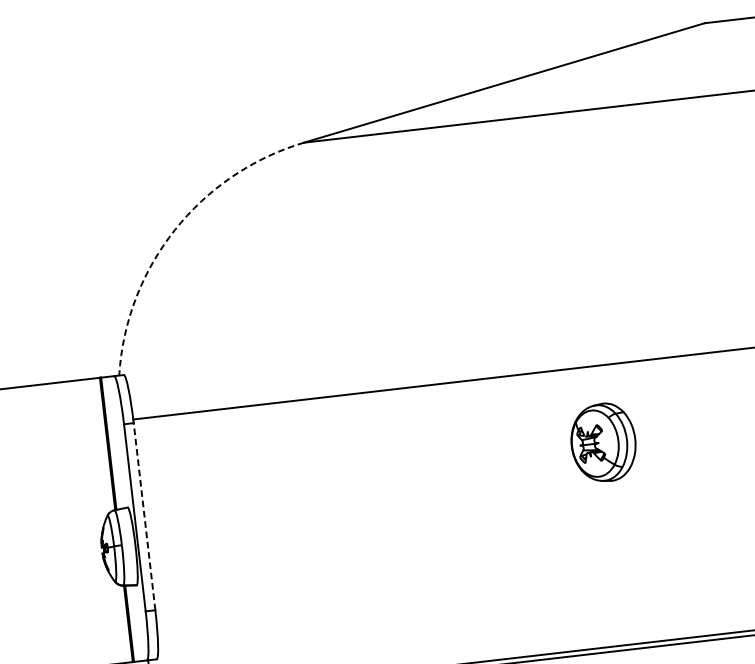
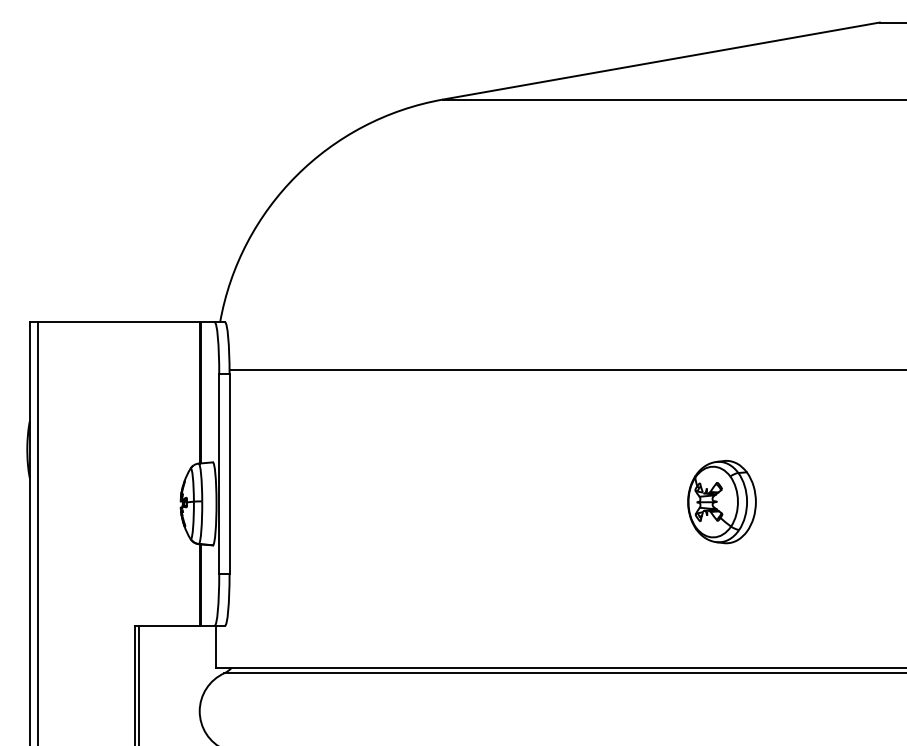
arc: (174, 229) -> (296, 175), dashed -> solid
part: (603, 443) -> (721, 502), moved
line: (144, 517) -> (229, 474), dashed -> solid

